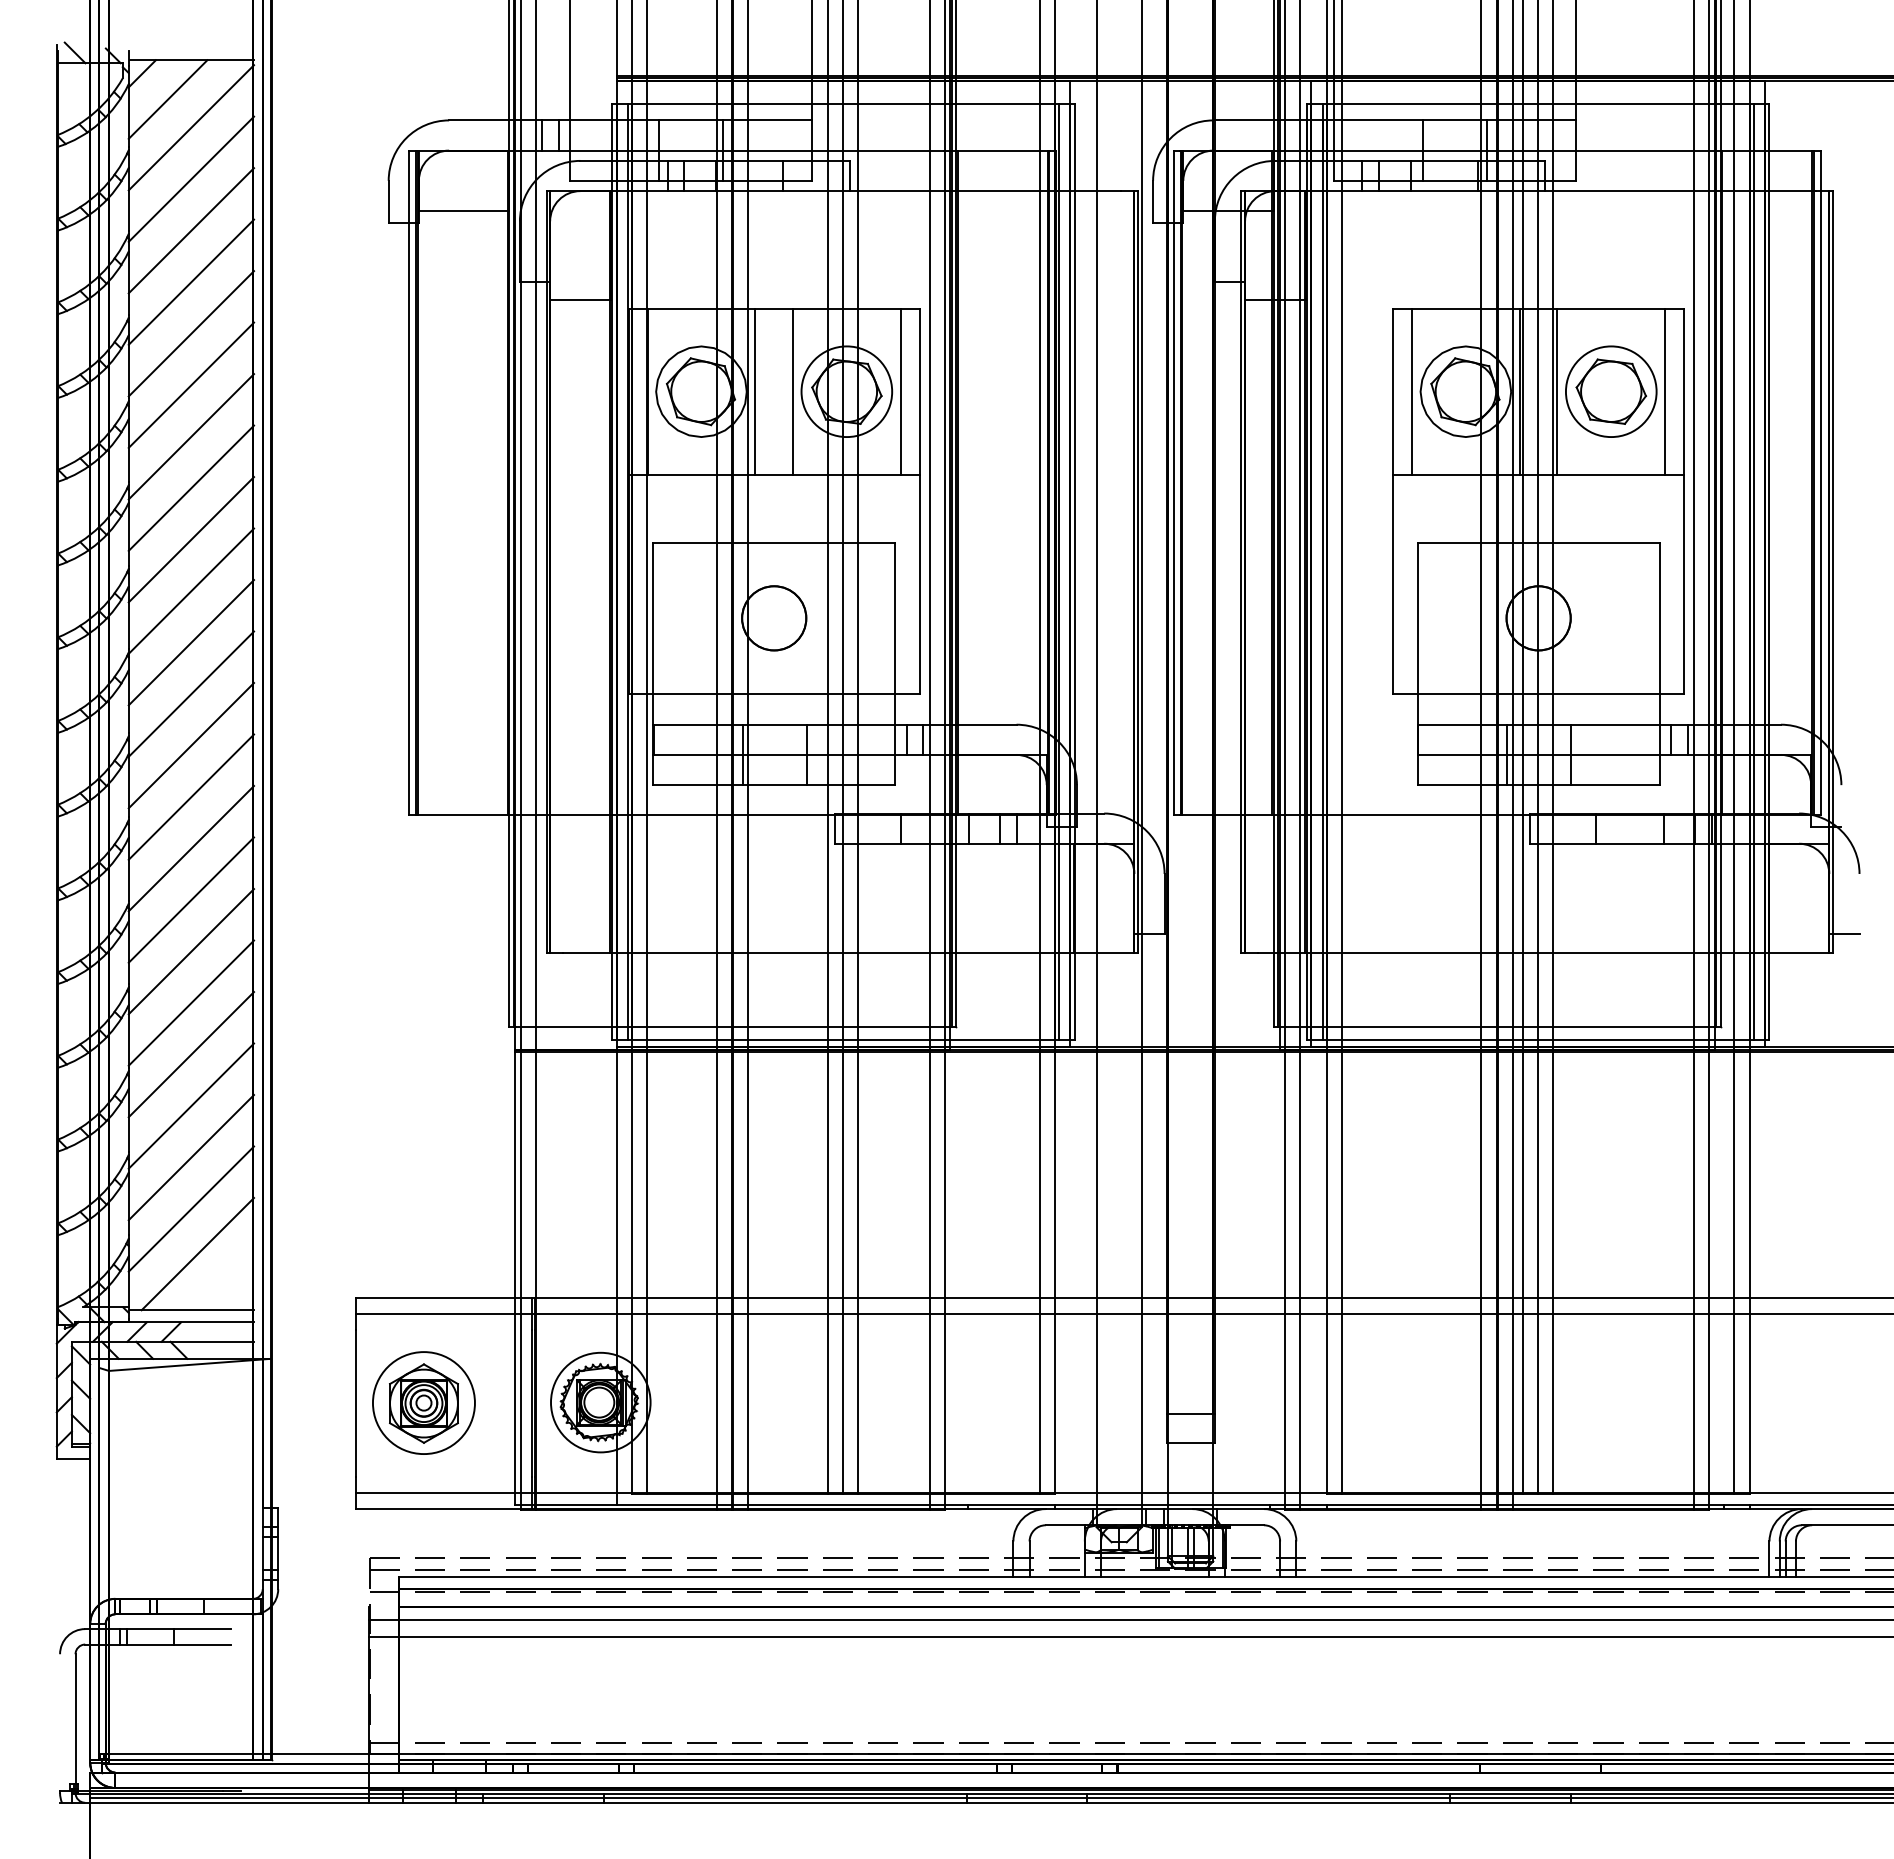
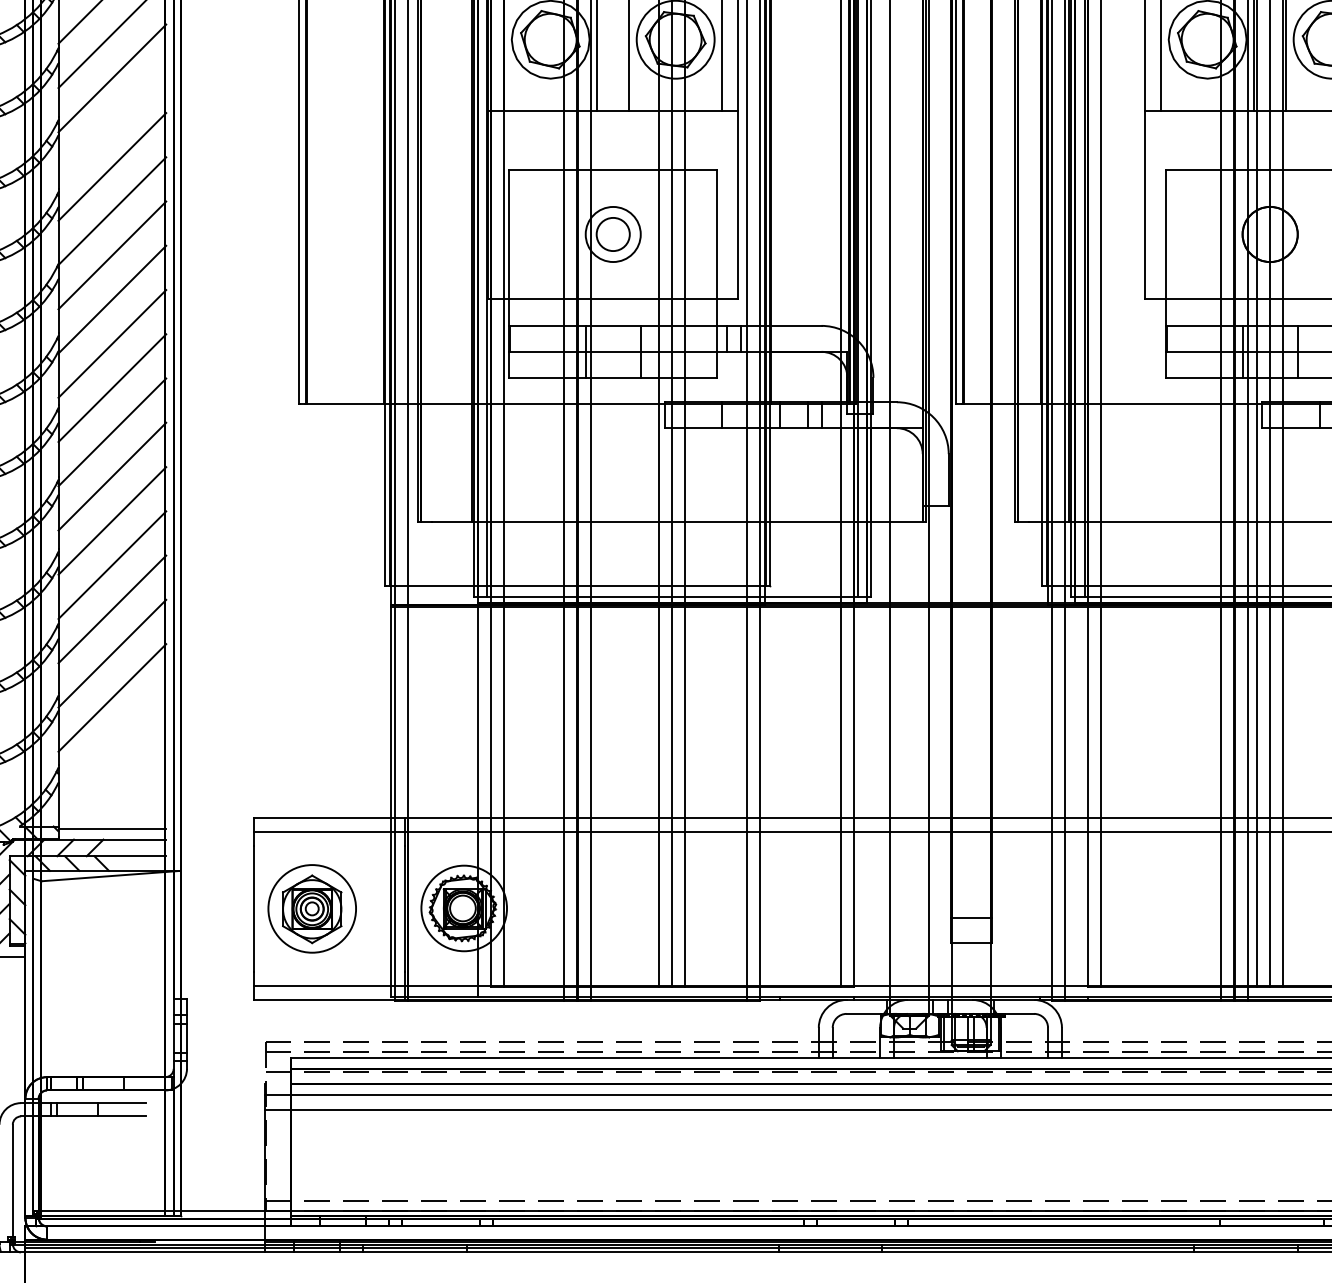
line: (191, 487) -> (112, 122), removed
circle: (774, 618) -> (613, 234), size x0.6
line: (191, 1208) -> (112, 741), removed
line: (197, 1253) -> (117, 780), removed

